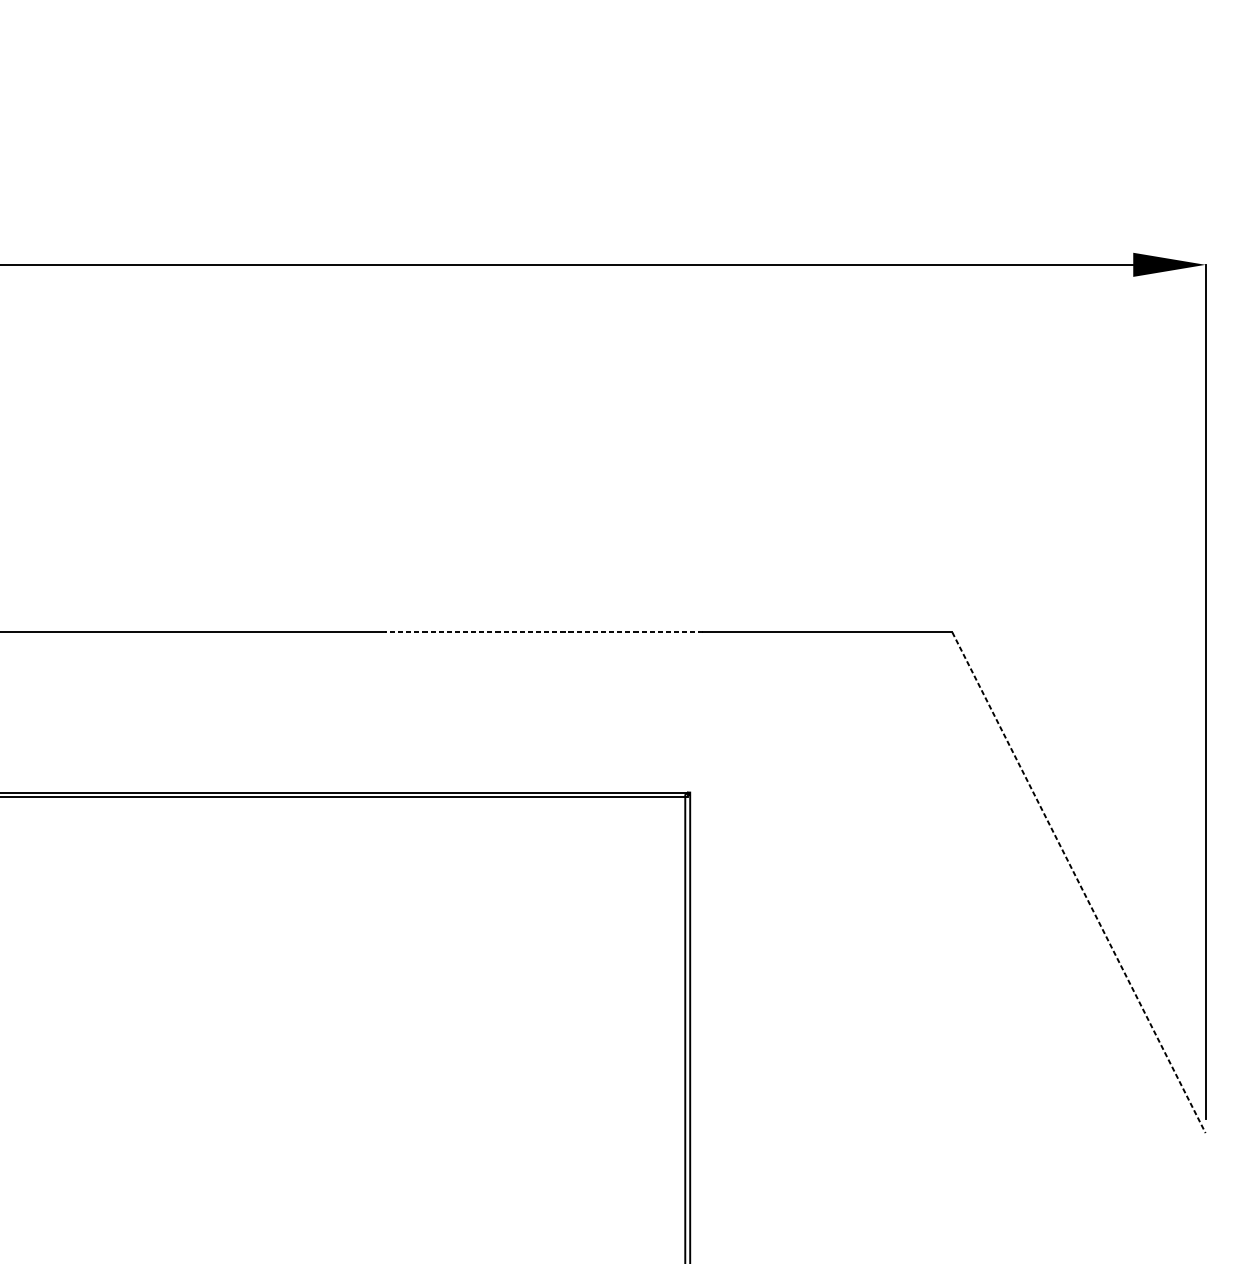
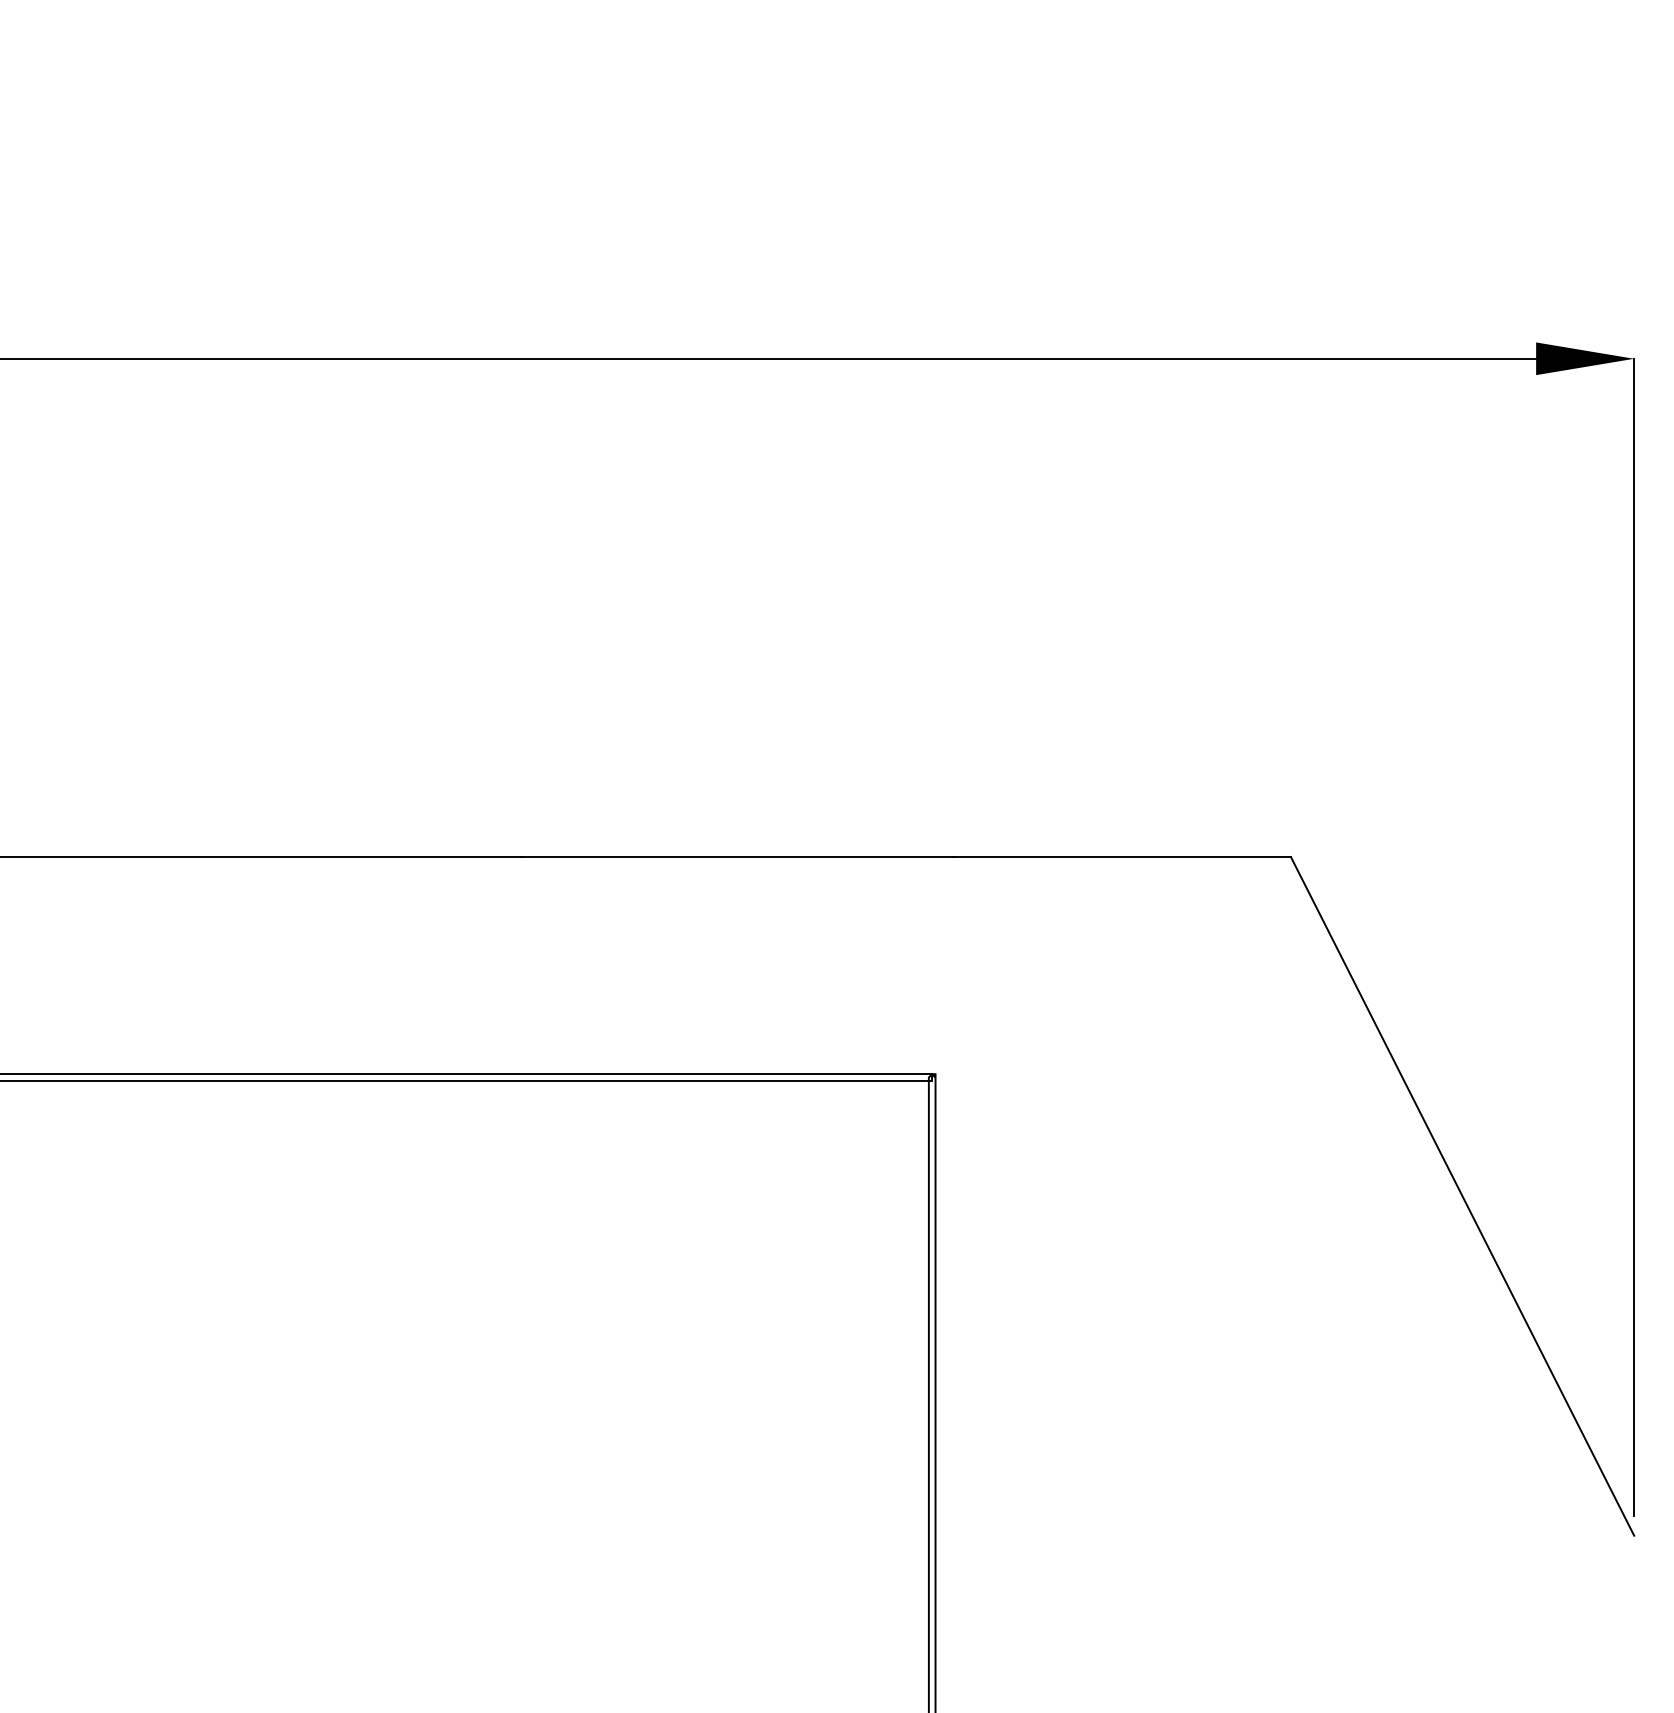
line: (544, 632) -> (737, 857), dashed -> solid
line: (1078, 882) -> (1462, 1196), dashed -> solid

